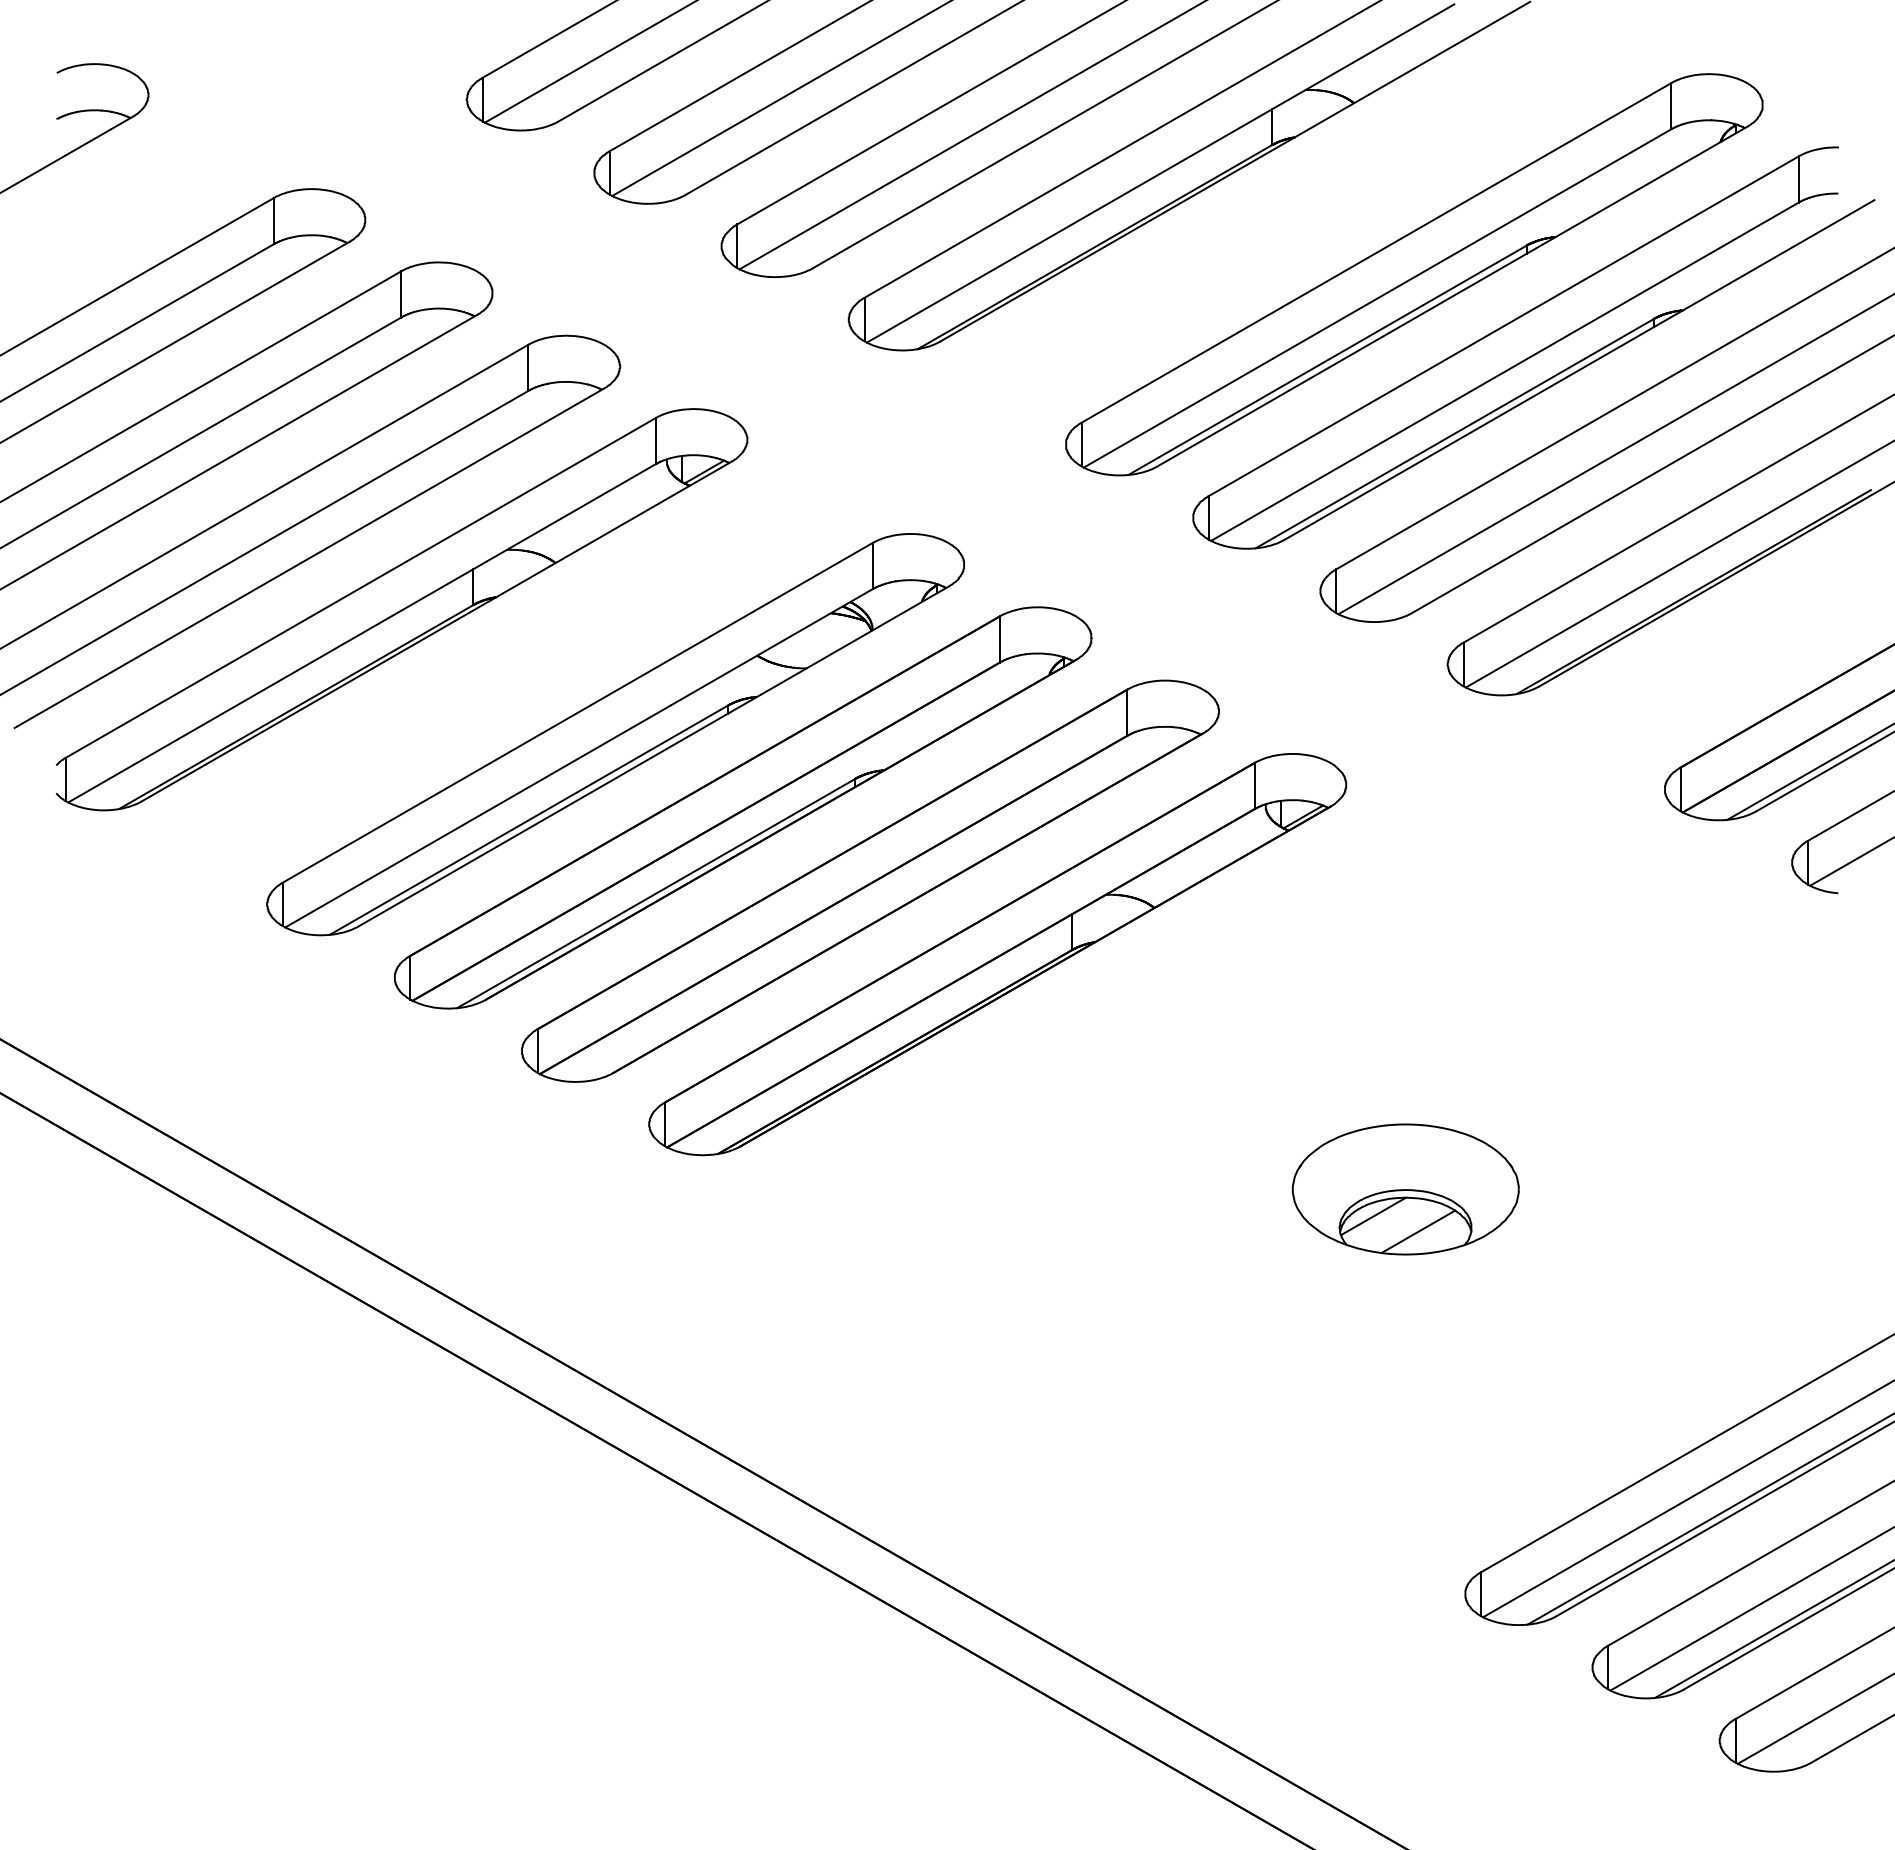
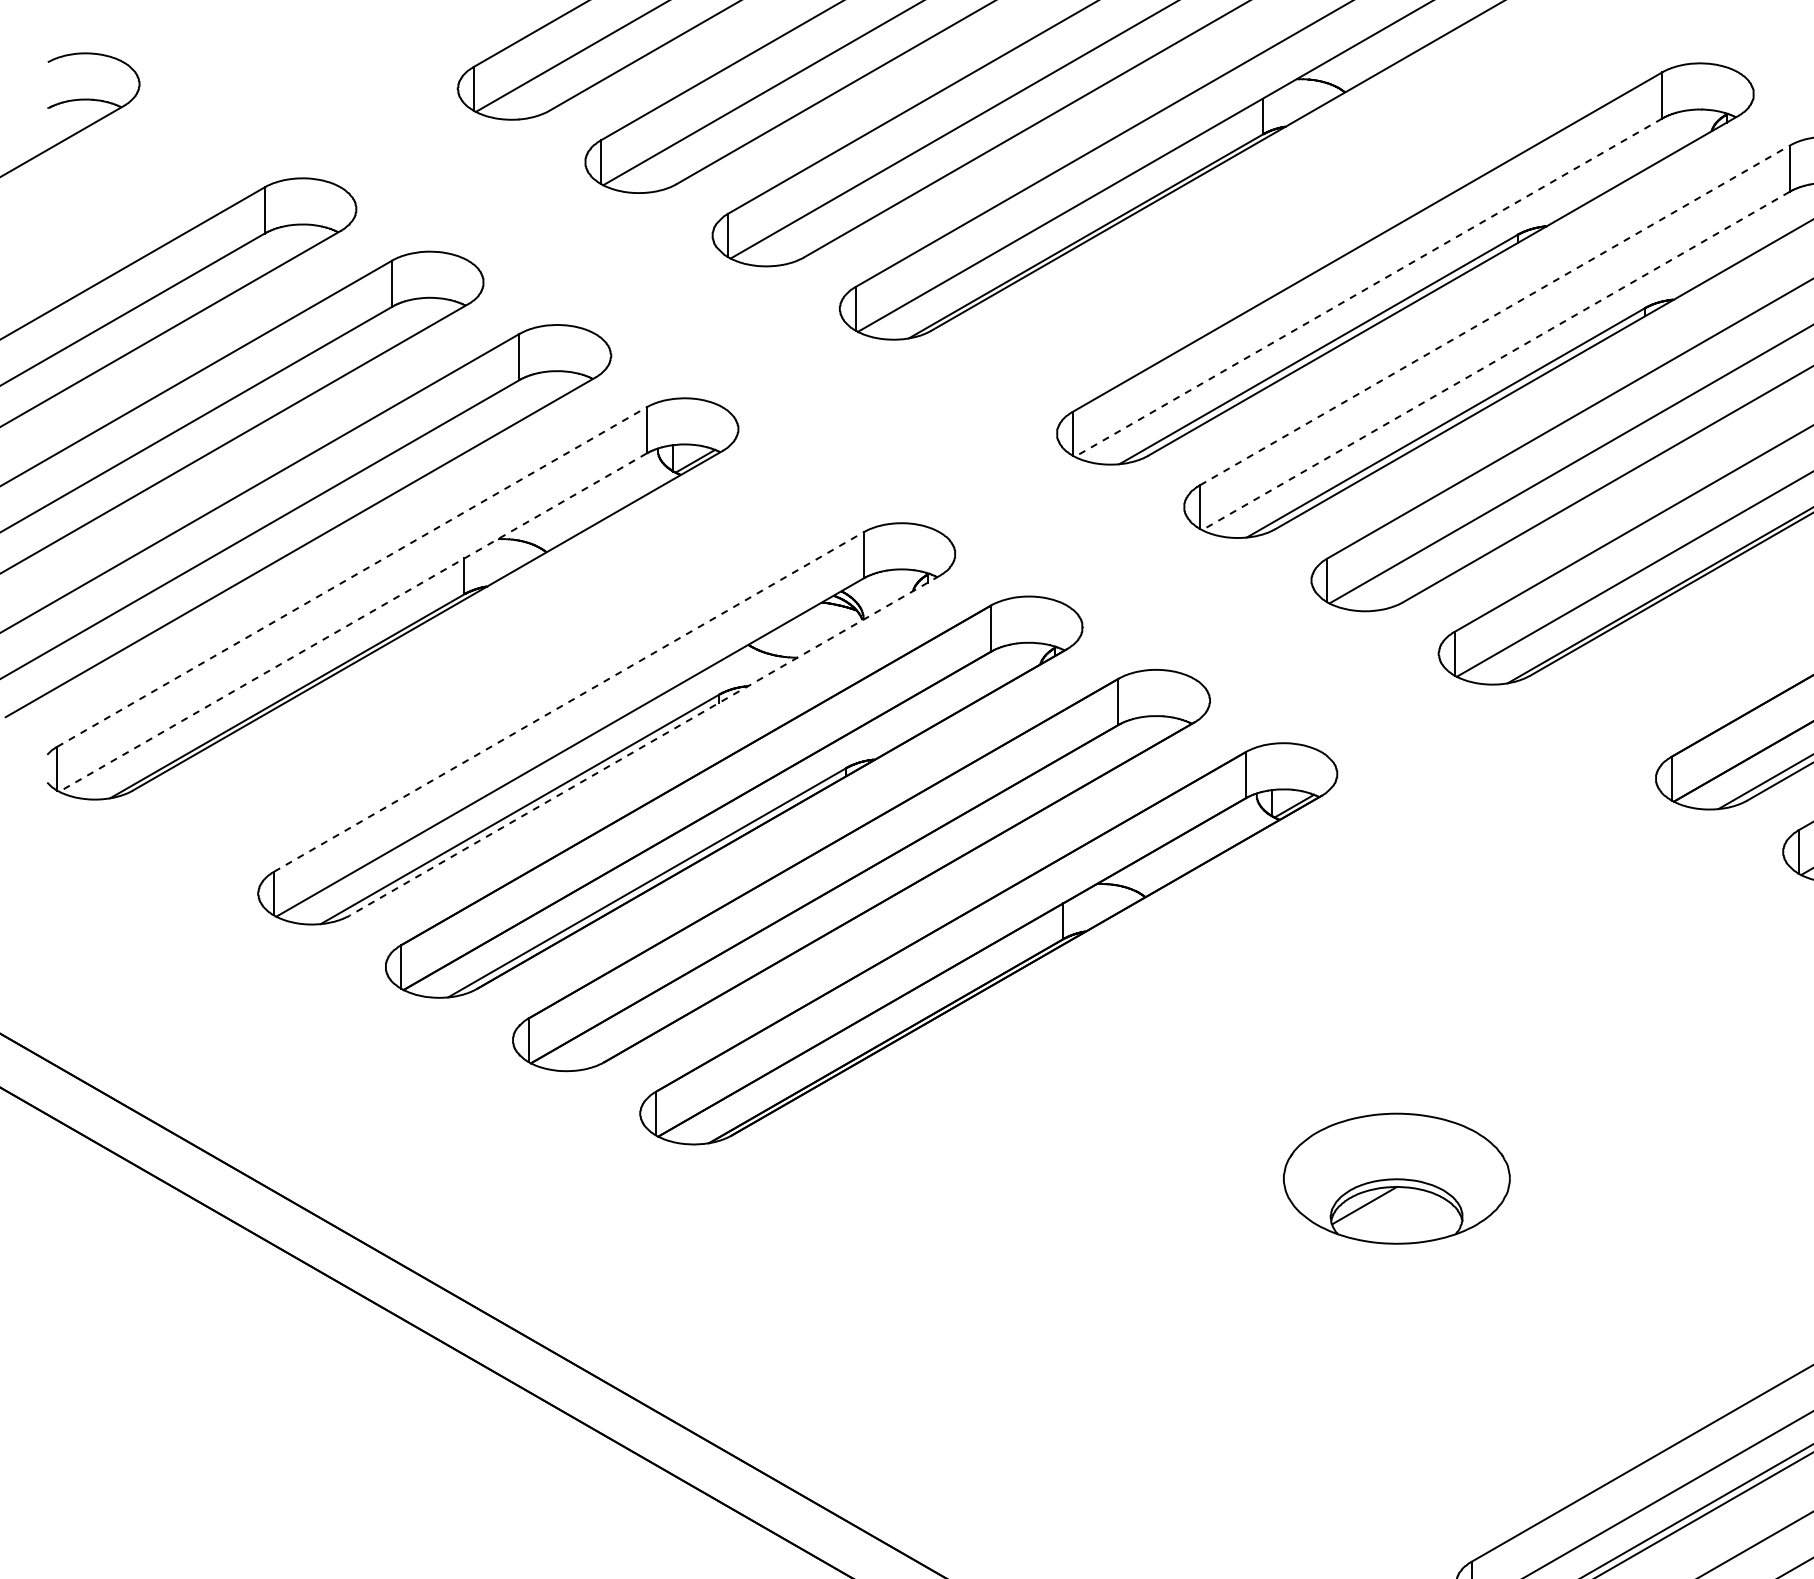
line: (1377, 298) -> (1368, 287), solid -> dashed
line: (1504, 326) -> (1495, 315), solid -> dashed
line: (1504, 371) -> (1495, 360), solid -> dashed
line: (361, 587) -> (352, 576), solid -> dashed
line: (361, 633) -> (352, 622), solid -> dashed
line: (578, 712) -> (569, 701), solid -> dashed
line: (653, 756) -> (644, 745), solid -> dashed
line: (1418, 1231) -> (1409, 1220), removed

